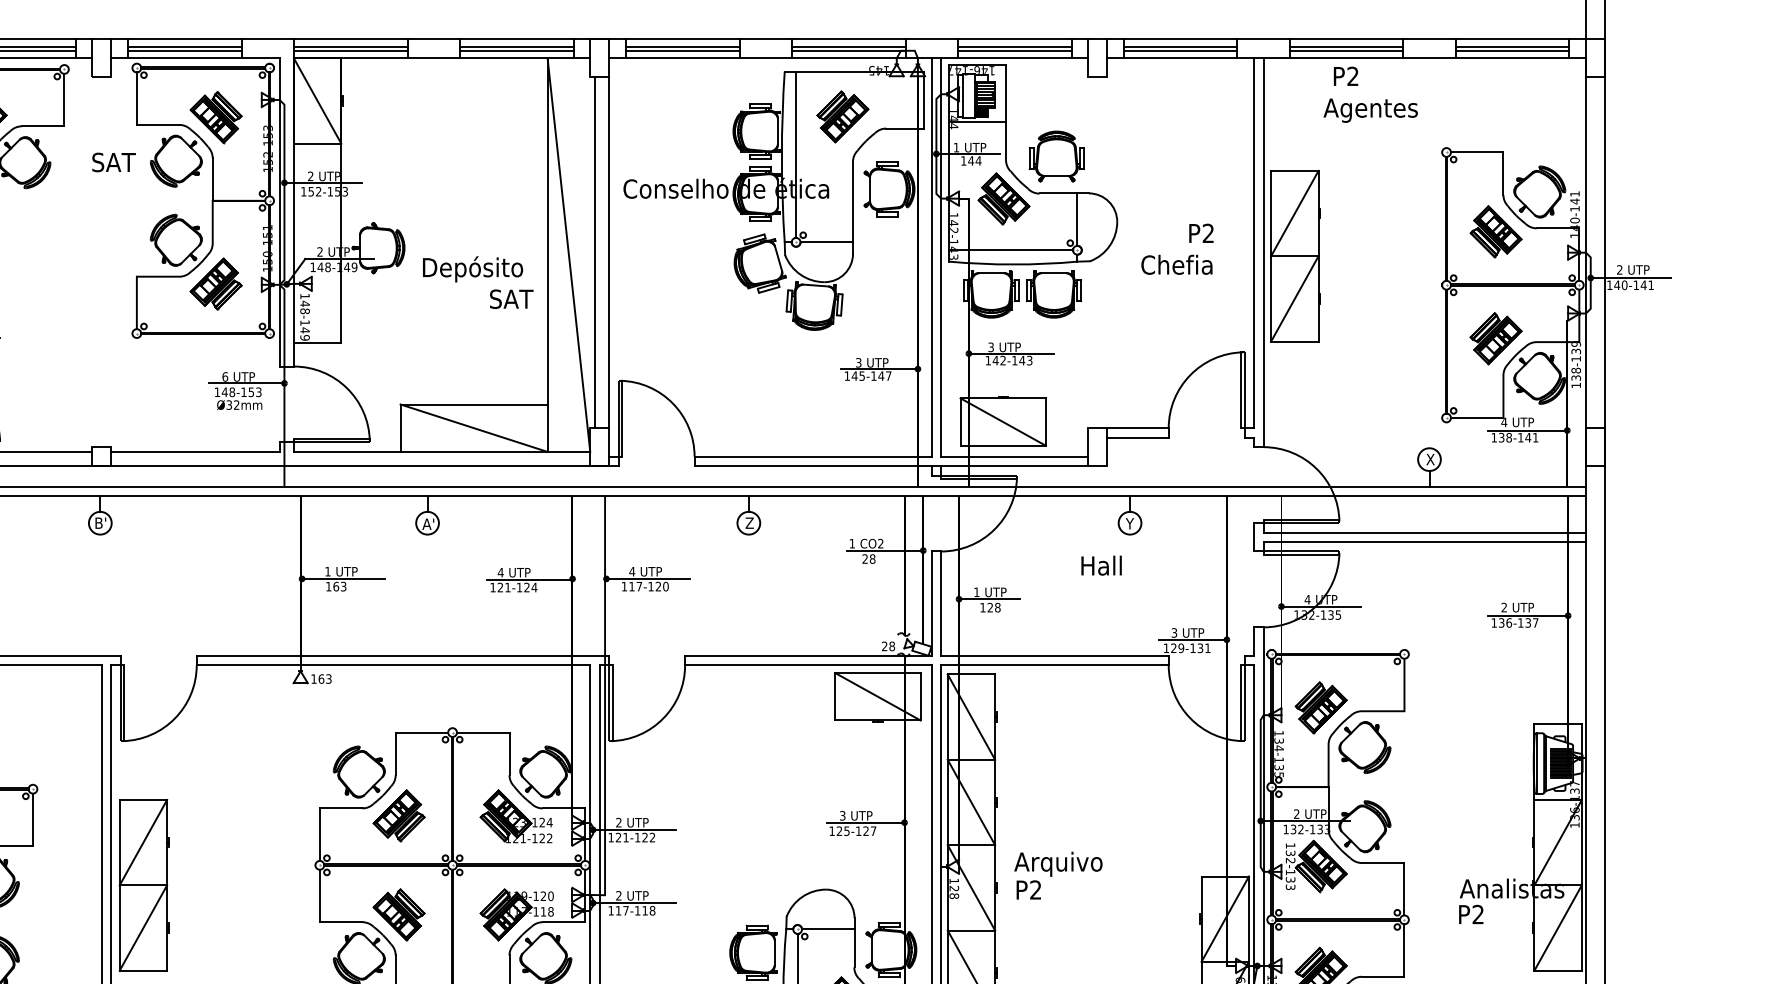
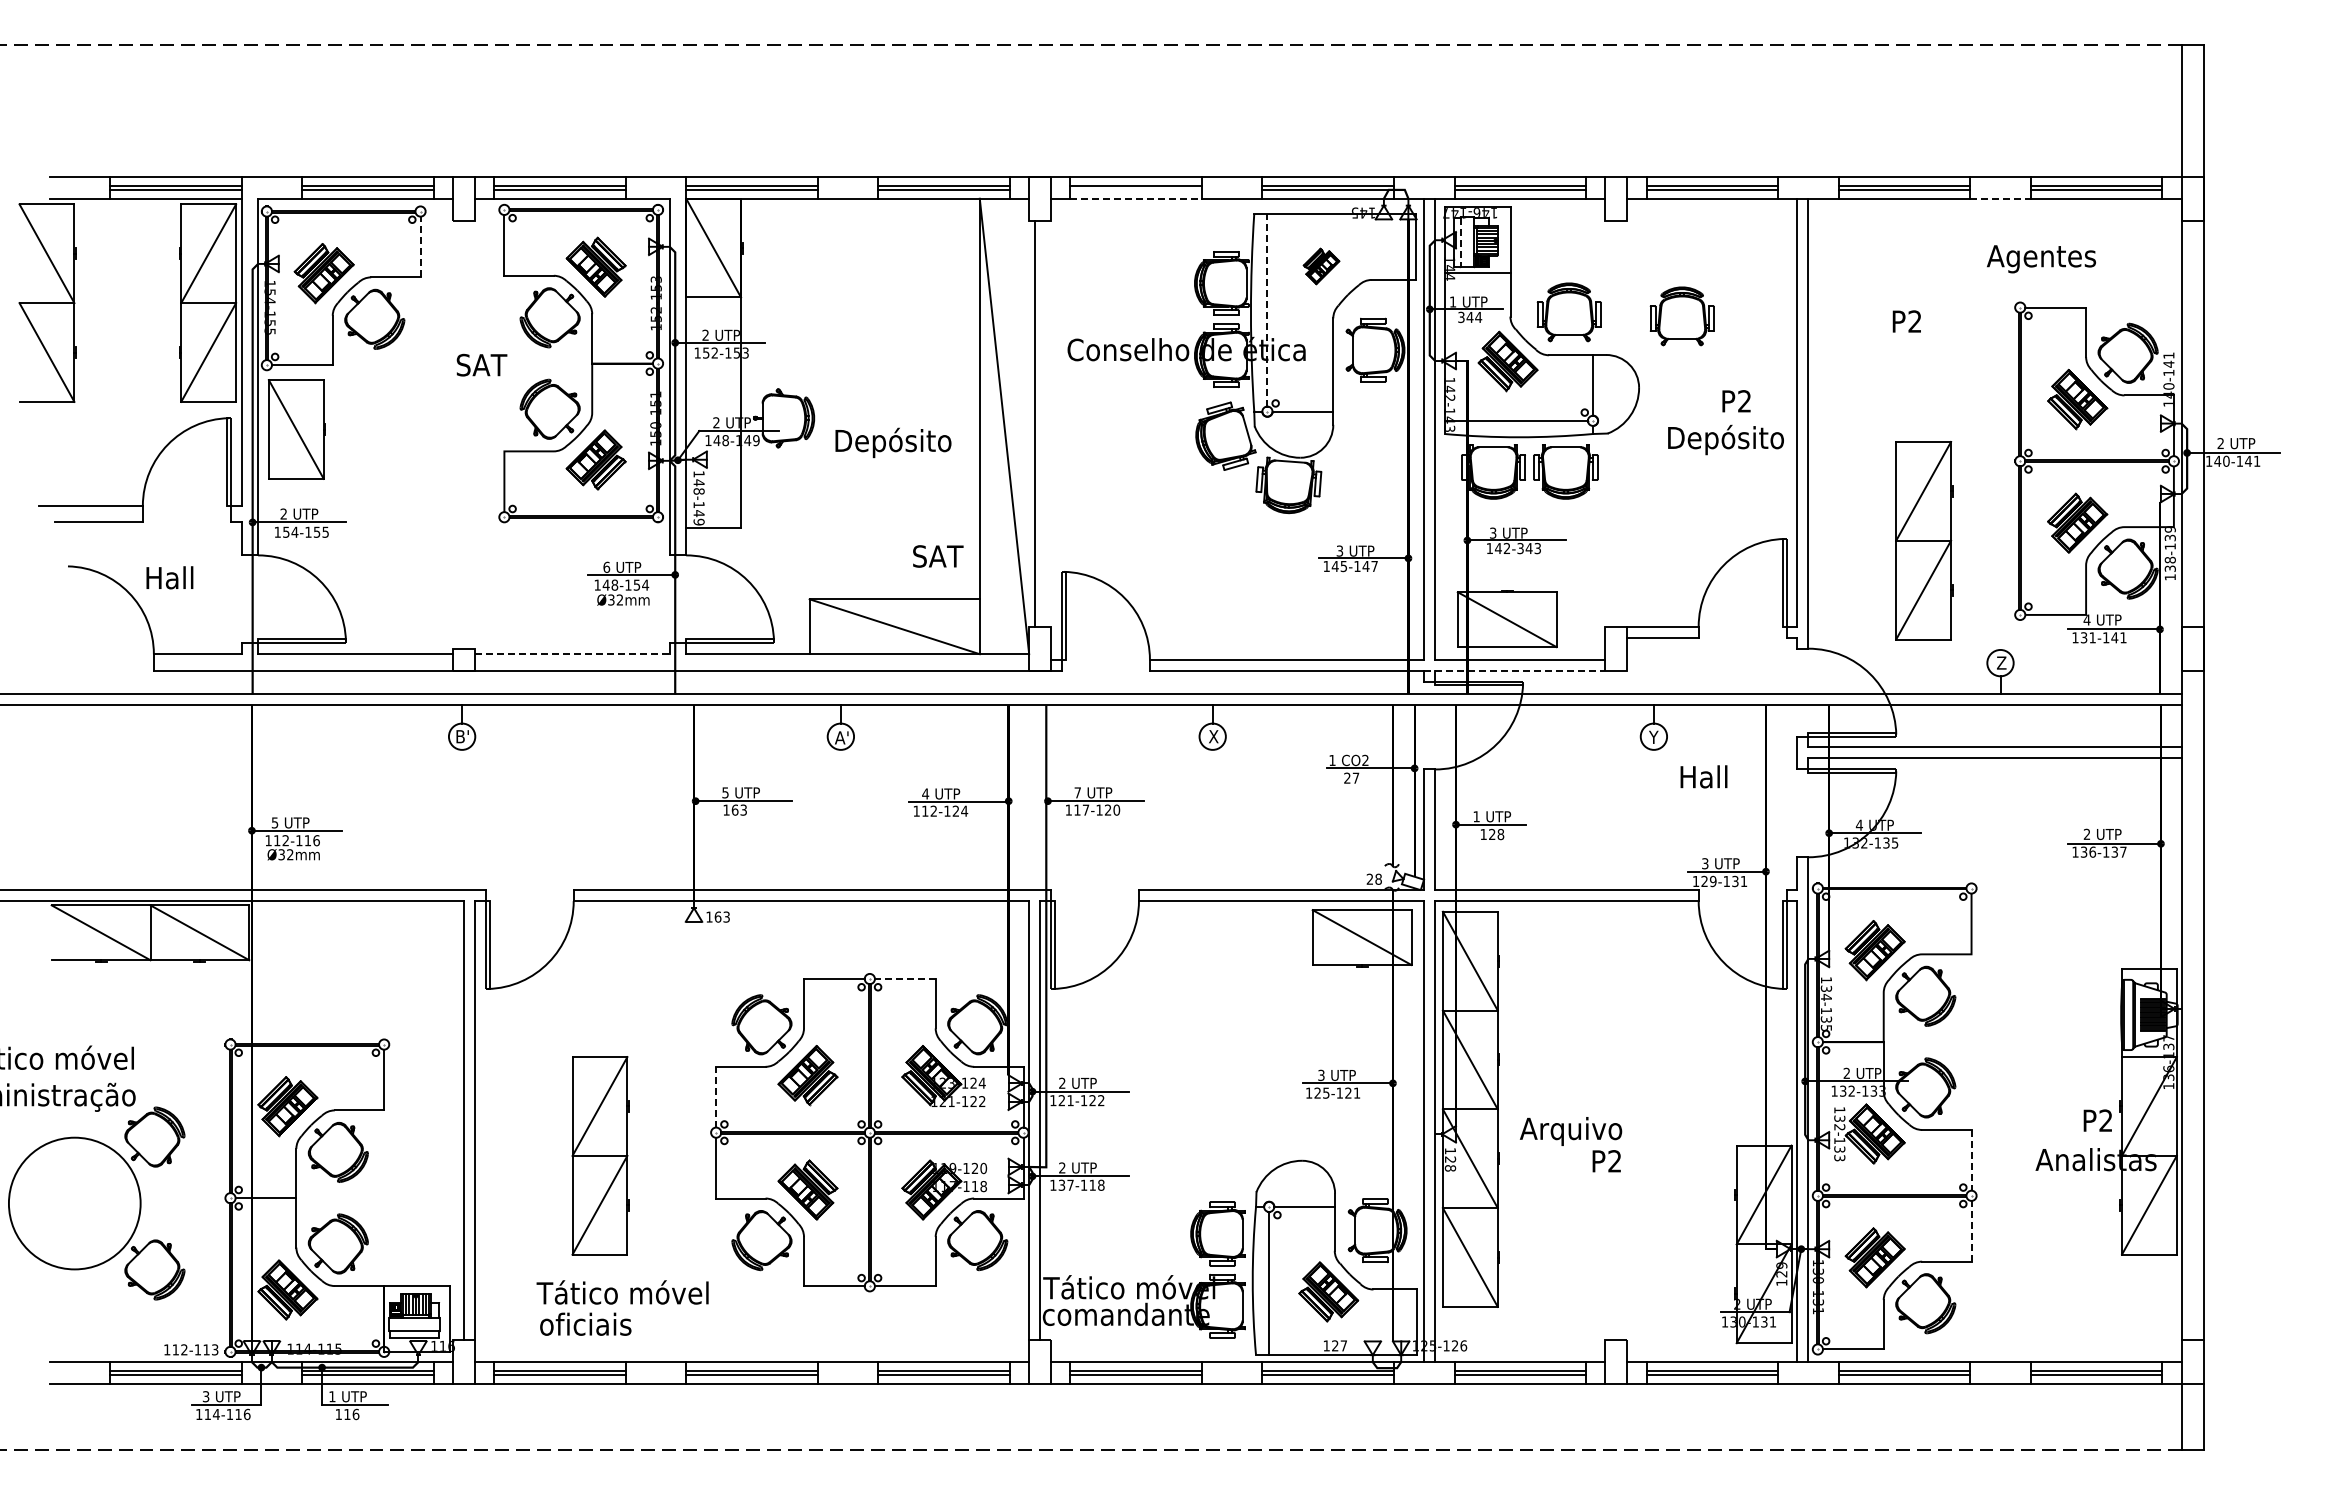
line: (682, 50) -> (1136, 189), removed
line: (682, 58) -> (1136, 198), solid -> dashed
line: (1430, 58) -> (2001, 198), solid -> dashed
text: (1345, 76) -> (1906, 321), moved
line: (962, 96) -> (1460, 242), solid -> dashed
line: (64, 99) -> (420, 246), solid -> dashed
text: (1370, 110) -> (2041, 259), moved
part: (842, 116) -> (1321, 266), size x0.6
line: (796, 154) -> (1267, 309), solid -> dashed
part: (1153, 160) -> (1681, 316), added
text: (113, 161) -> (481, 364), moved
text: (963, 161) -> (1461, 317), 144 -> 344
line: (609, 252) -> (1051, 423), removed
part: (1295, 256) -> (1924, 540), moved
text: (1191, 266) -> (1725, 439), Chefia -> Depósito
text: (511, 299) -> (938, 556), moved
text: (1014, 360) -> (1520, 548), 142-143 -> 142-343
text: (258, 391) -> (645, 584), 148-153 -> 148-154
text: (1508, 437) -> (2092, 637), 138-141 -> 131-141
line: (195, 452) -> (572, 654), solid -> dashed
text: (1430, 459) -> (2001, 662), X -> Z
line: (1009, 466) -> (1514, 670), solid -> dashed
text: (749, 523) -> (1213, 736), Z -> X
text: (872, 558) -> (1355, 777), 28 -> 27
text: (1101, 565) -> (1703, 776), moved
text: (327, 571) -> (725, 792), 1 -> 5
text: (632, 571) -> (1077, 792), 4 -> 7
text: (504, 586) -> (929, 810), 121-124 -> 112-124
line: (482, 732) -> (904, 979), solid -> dashed
text: (873, 830) -> (1357, 1092), 125-127 -> 125-121
line: (320, 834) -> (716, 1096), solid -> dashed
part: (143, 885) -> (600, 1155), moved
line: (1404, 889) -> (1971, 1160), solid -> dashed
text: (1028, 890) -> (1606, 1161), moved
text: (618, 910) -> (1061, 1184), 117-118 -> 137-118
text: (1470, 914) -> (2097, 1120), moved
line: (1404, 949) -> (1971, 1230), solid -> dashed

